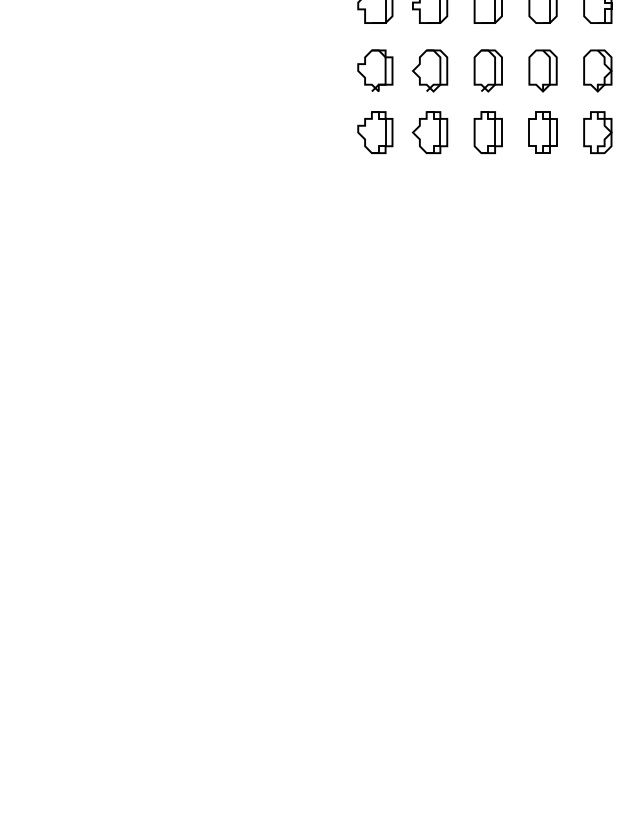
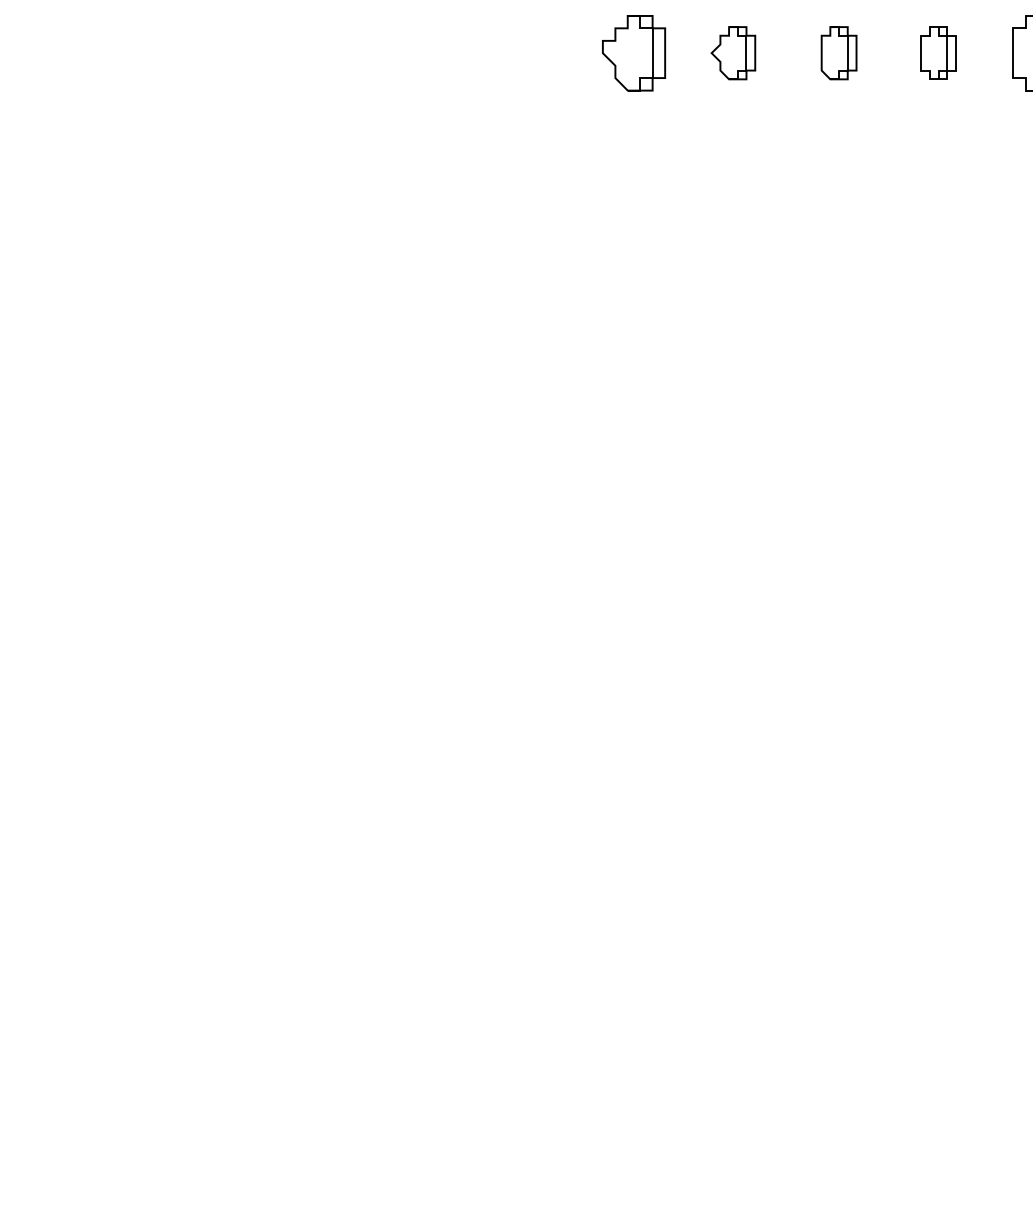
part: (429, 132) -> (732, 53), size x0.7
part: (487, 132) -> (837, 53), size x0.7
part: (542, 132) -> (937, 53), size x0.7

